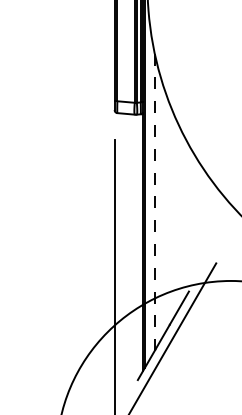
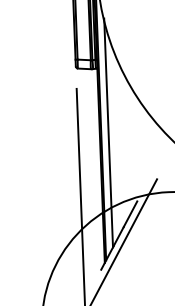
line: (154, 199) -> (108, 132), dashed -> solid

